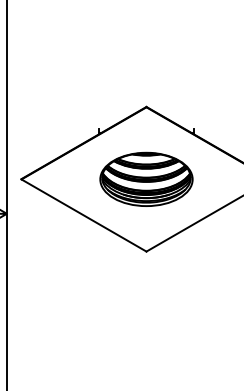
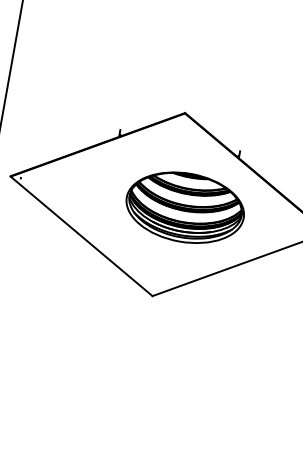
part: (146, 178) -> (185, 206), moved

